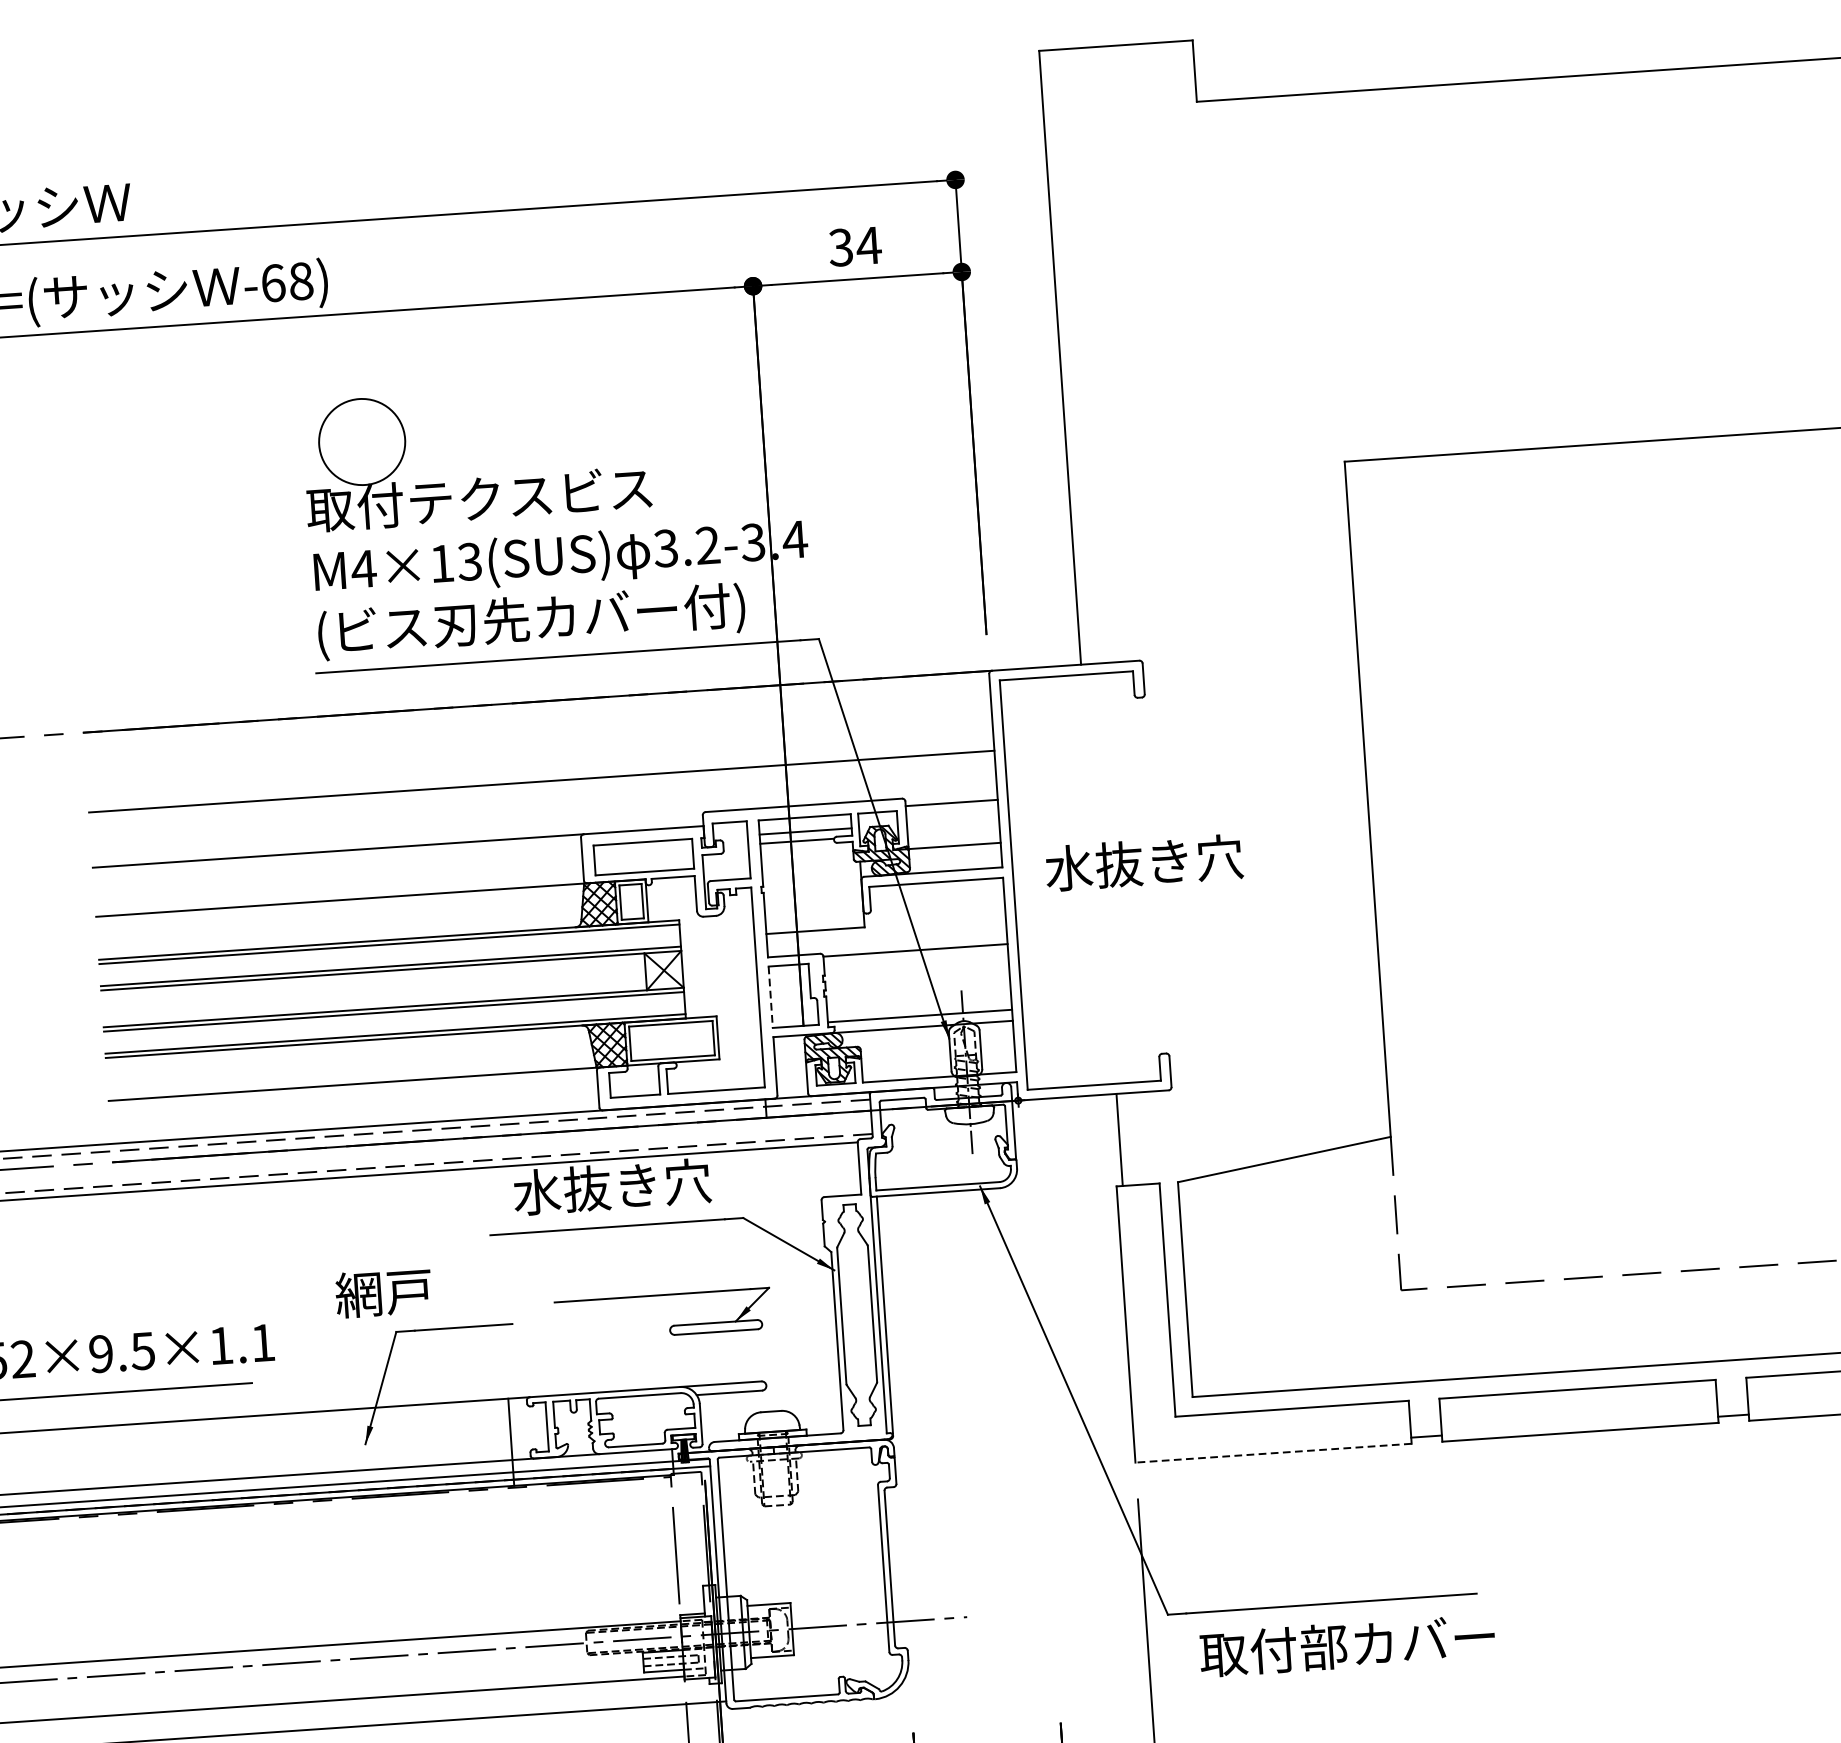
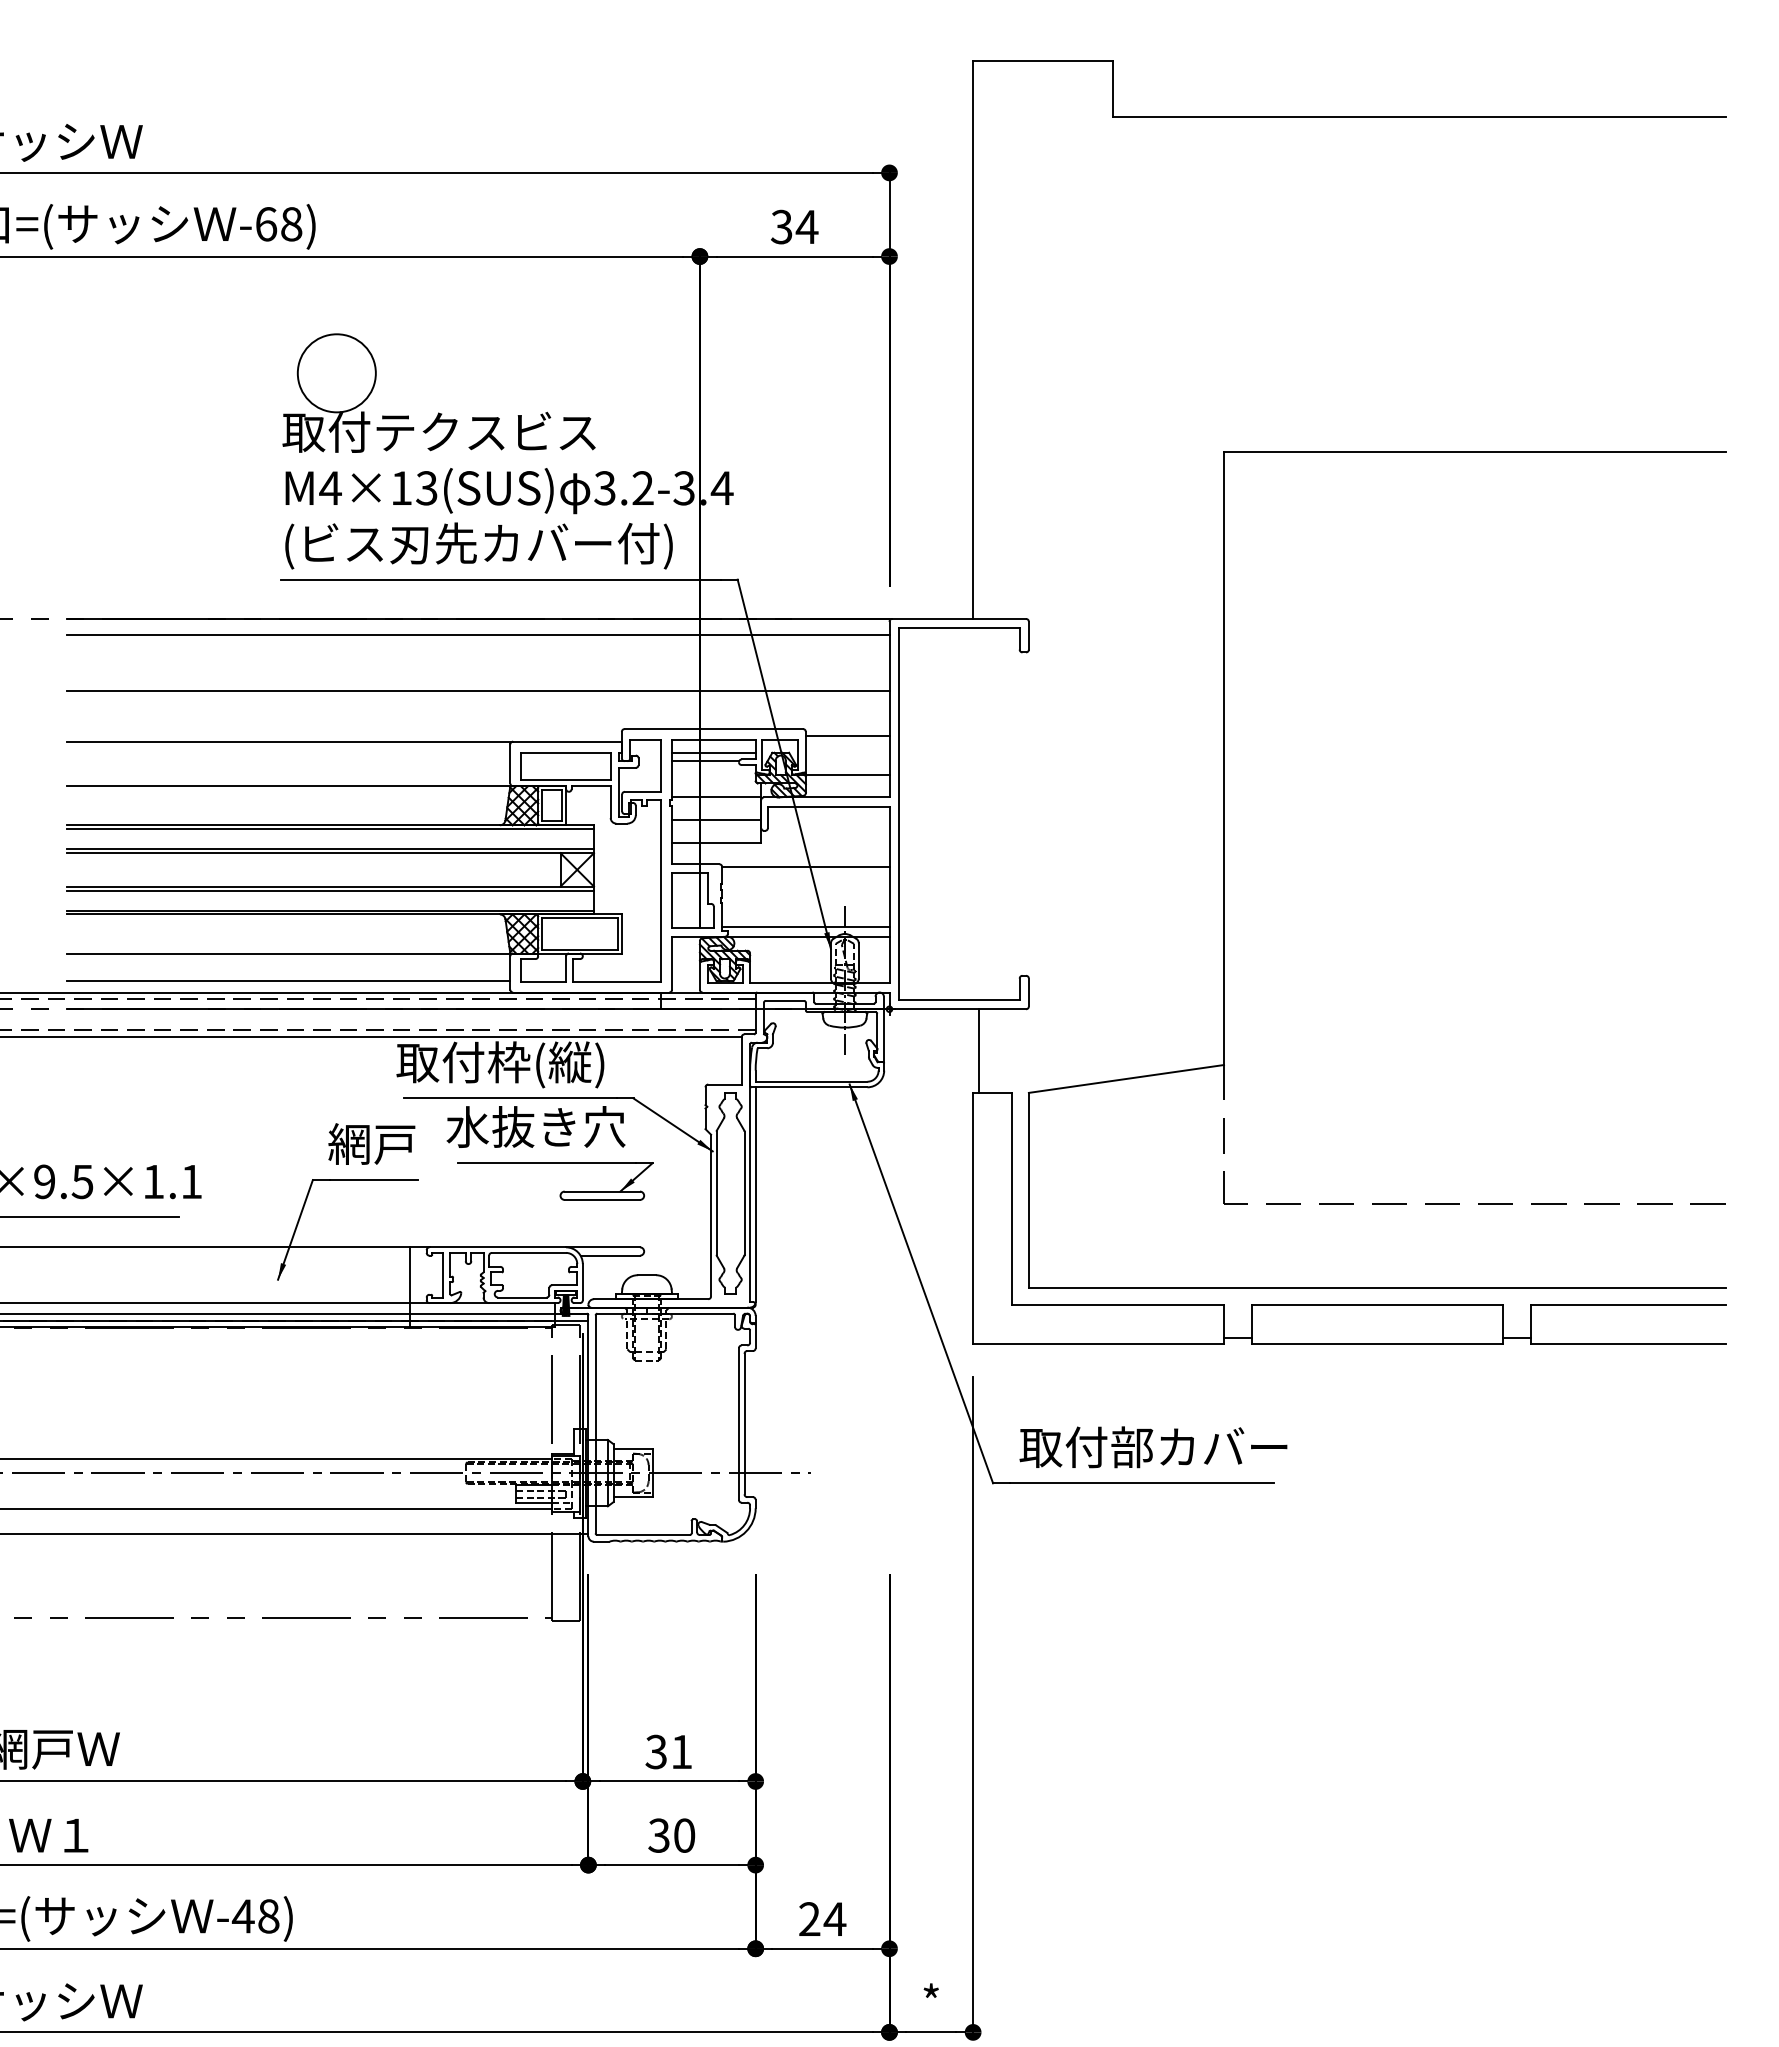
line: (537, 718) -> (478, 634), added
text: (1143, 862) -> (535, 1126), moved
line: (811, 880) -> (716, 797), added
line: (813, 904) -> (716, 819), added
line: (771, 997) -> (672, 900), dashed -> solid
line: (354, 1115) -> (288, 981), added
text: (595, 1190) -> (501, 1064), 水抜き穴 -> 取付枠(縦)
text: (383, 1292) -> (371, 1143), moved
line: (1273, 1452) -> (1098, 1343), dashed -> solid
text: (1347, 1645) -> (1153, 1447), moved

